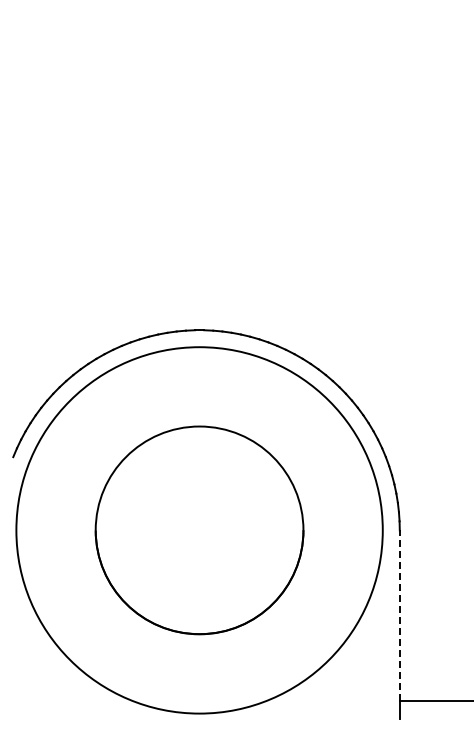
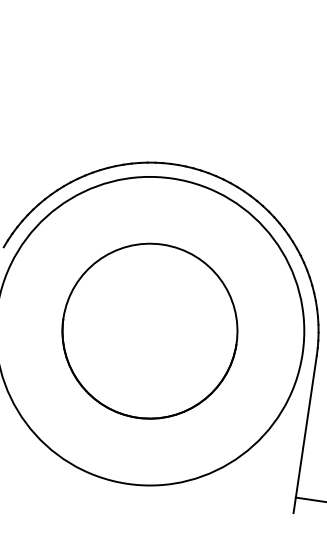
line: (399, 614) -> (306, 425), dashed -> solid

